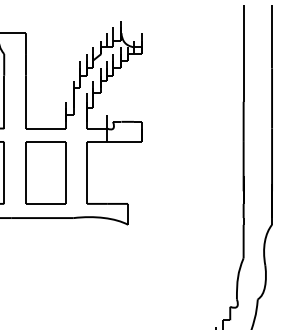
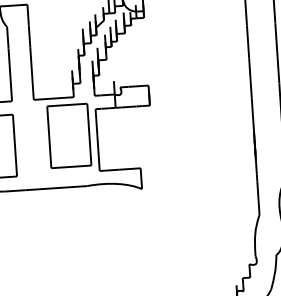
part: (45, 172) -> (68, 135), moved

